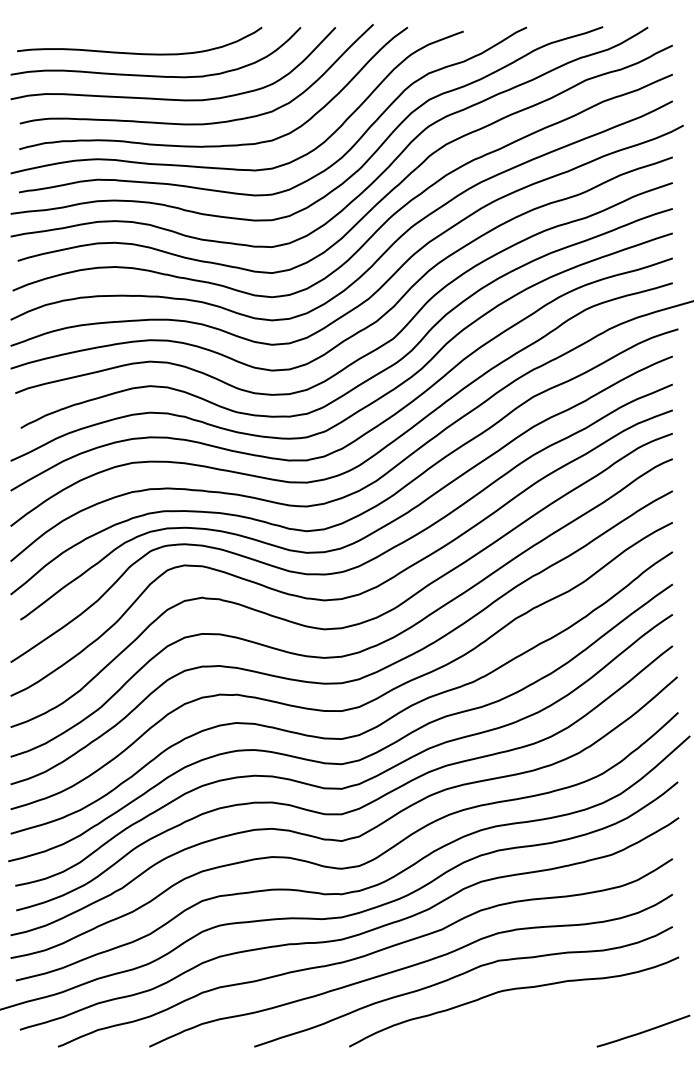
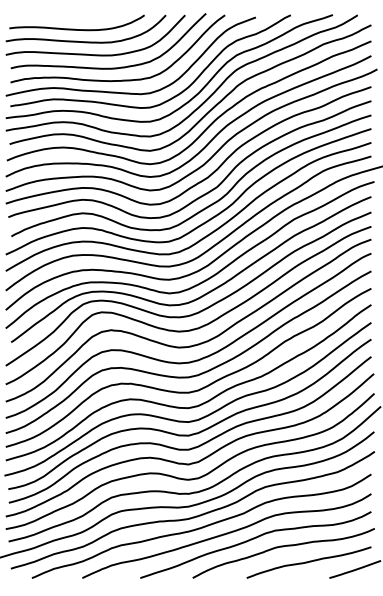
curve: (558, 1018) -> (308, 562), added

